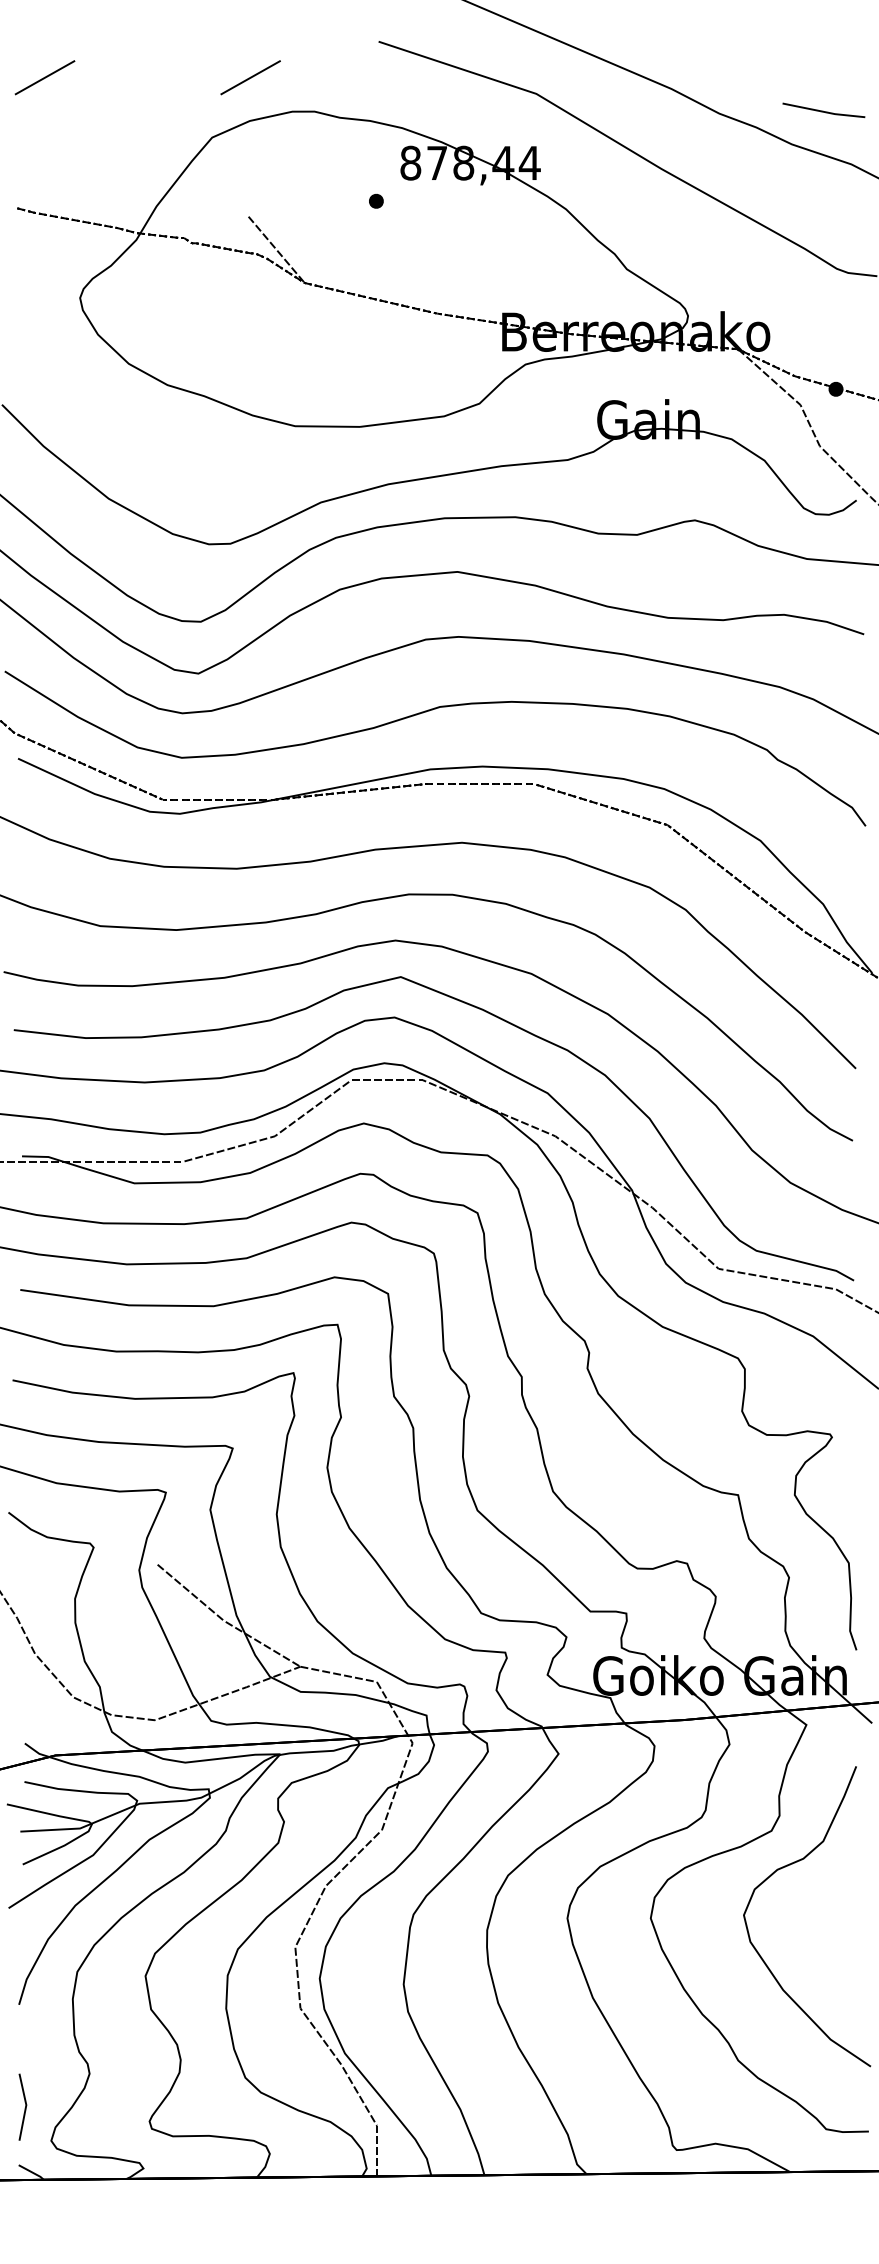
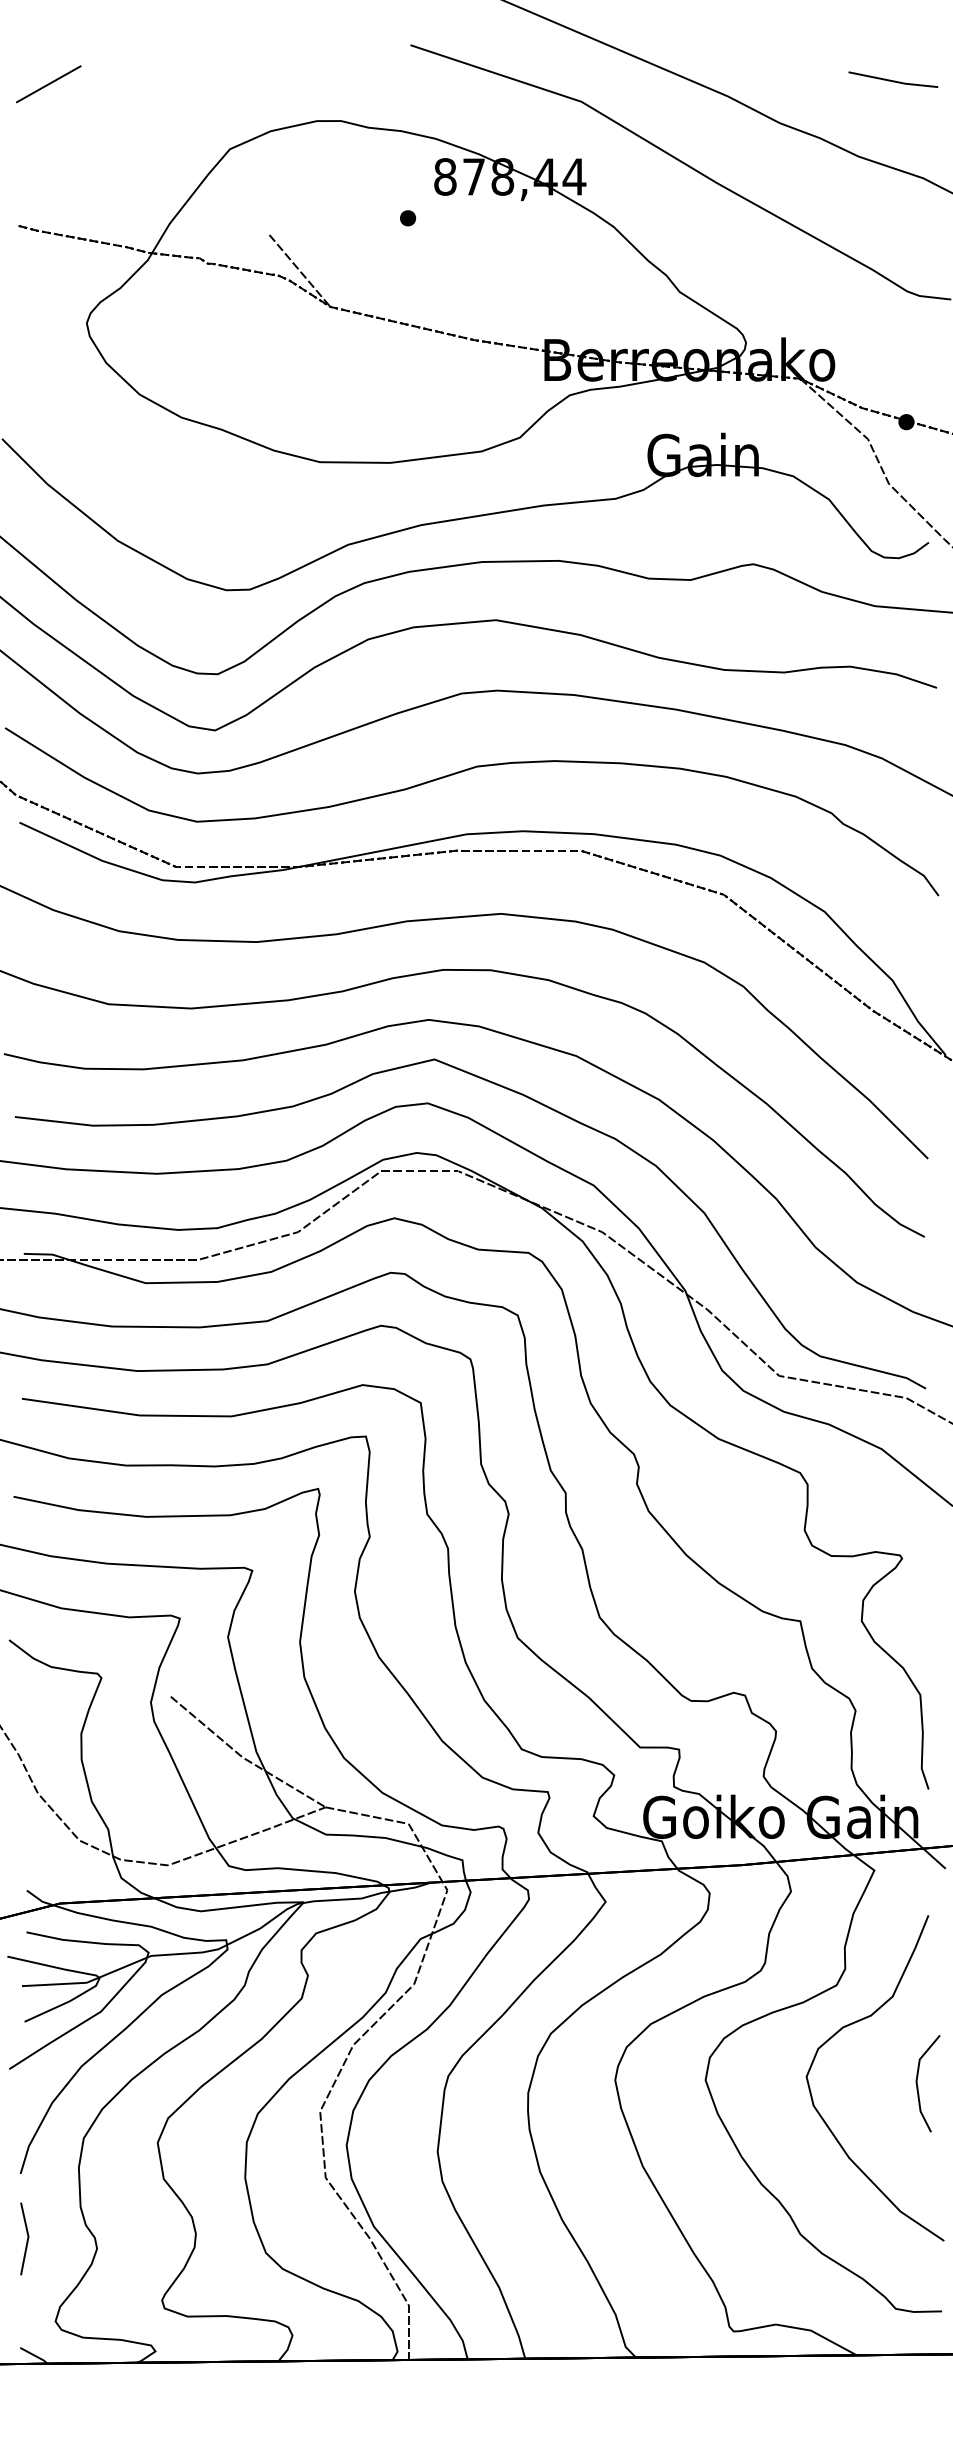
line: (250, 77) -> (271, 84), removed
line: (824, 111) -> (893, 80), moved
line: (847, 1924) -> (918, 2086), added
line: (24, 2108) -> (26, 2240), moved

